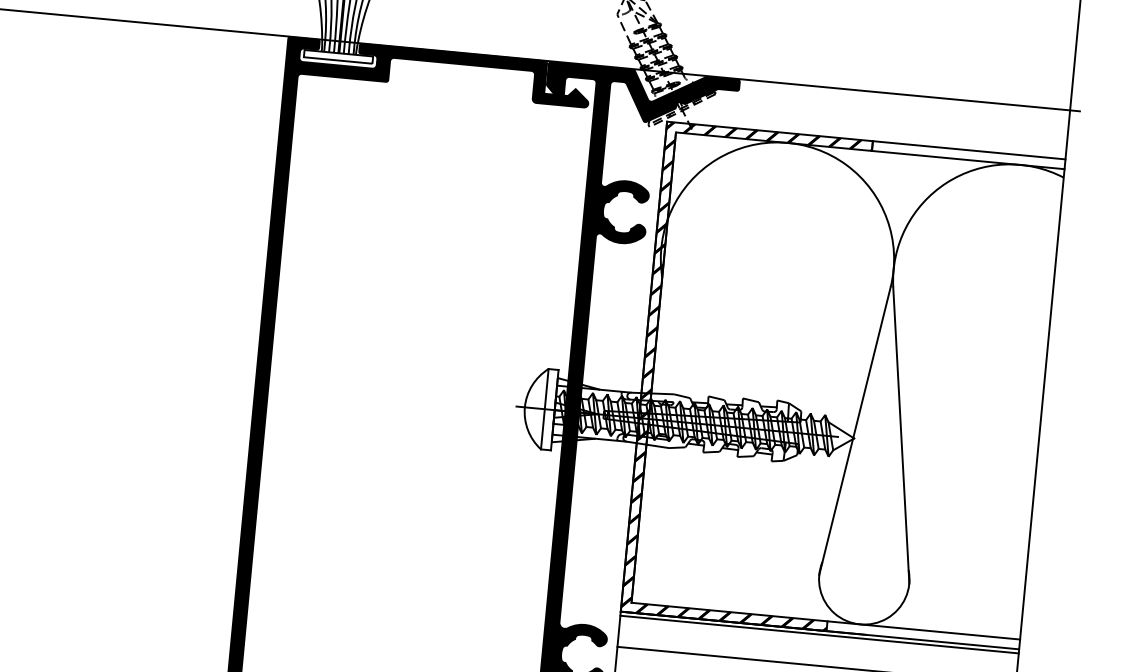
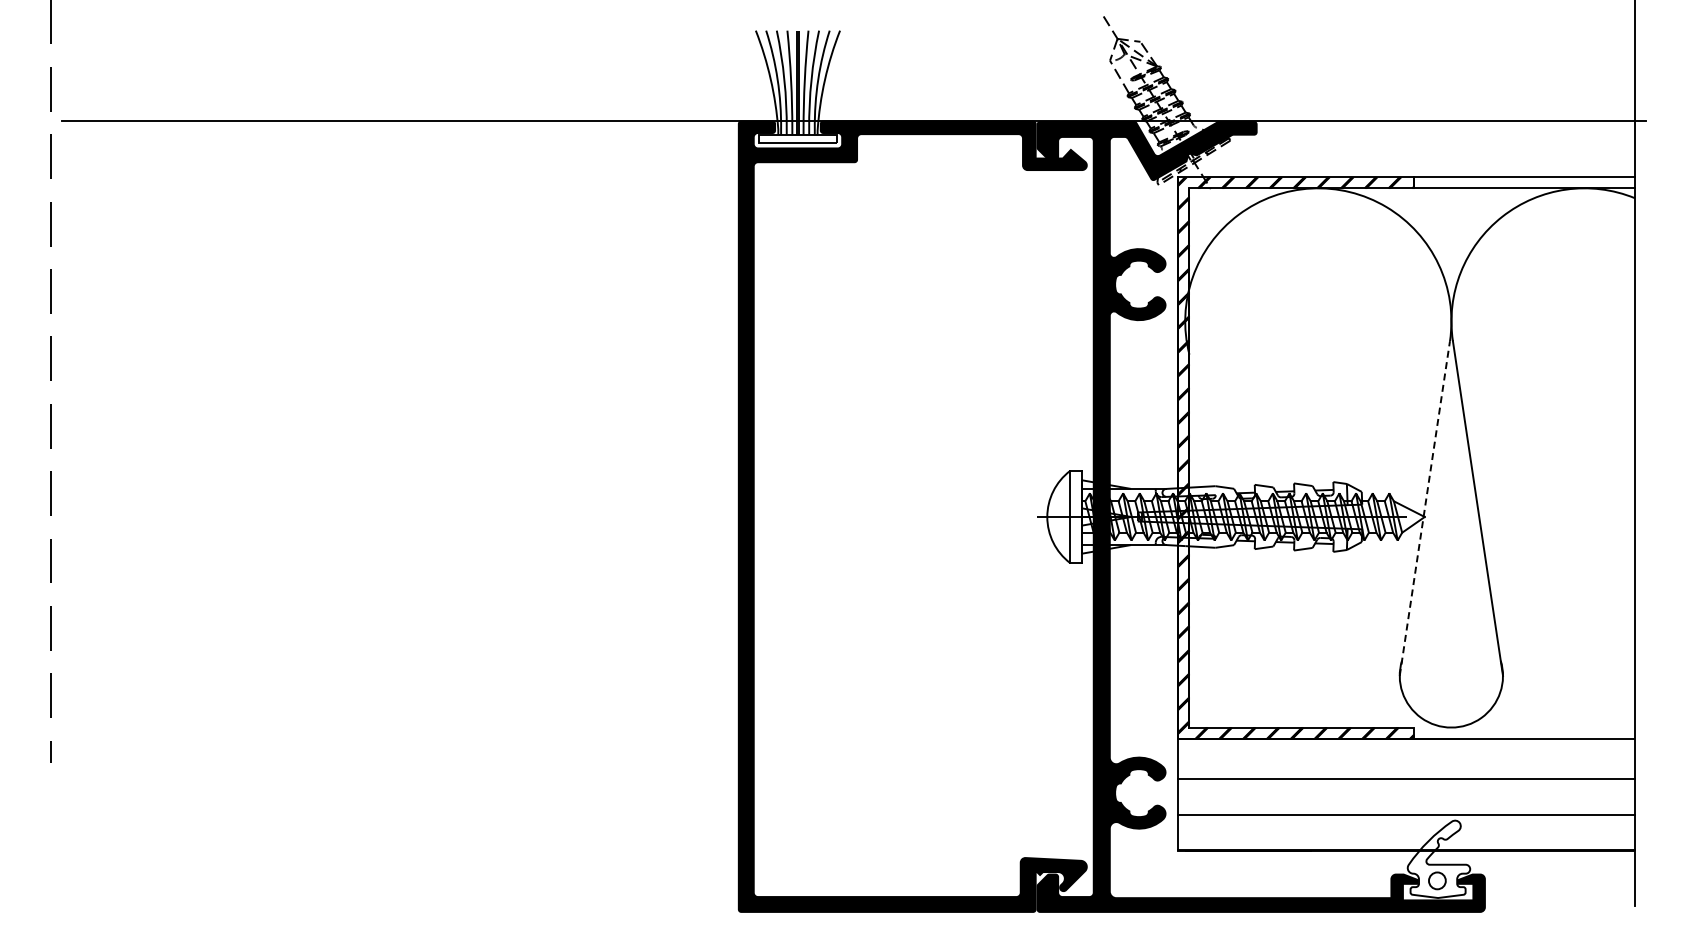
line: (854, 431) -> (1424, 508), solid -> dashed
line: (923, 630) -> (1524, 727), removed
line: (819, 634) -> (1406, 743), removed

